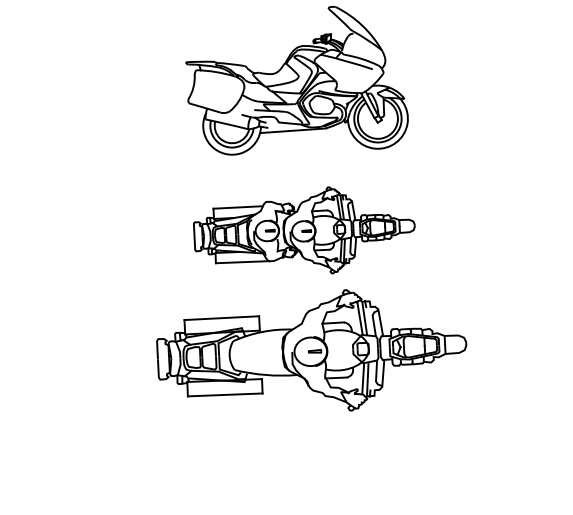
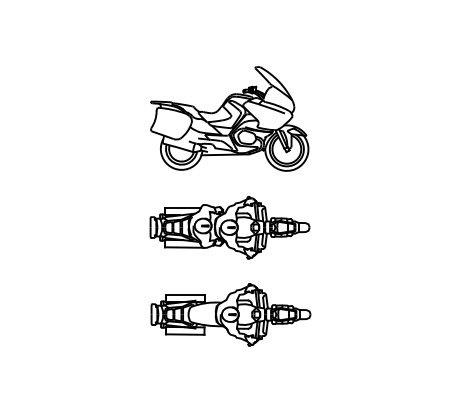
part: (311, 351) -> (230, 314), size x0.71

